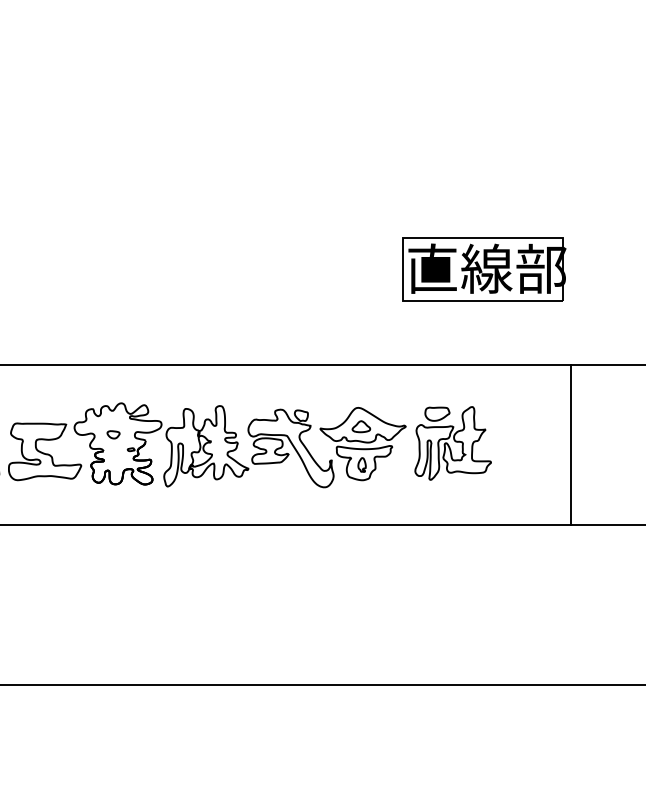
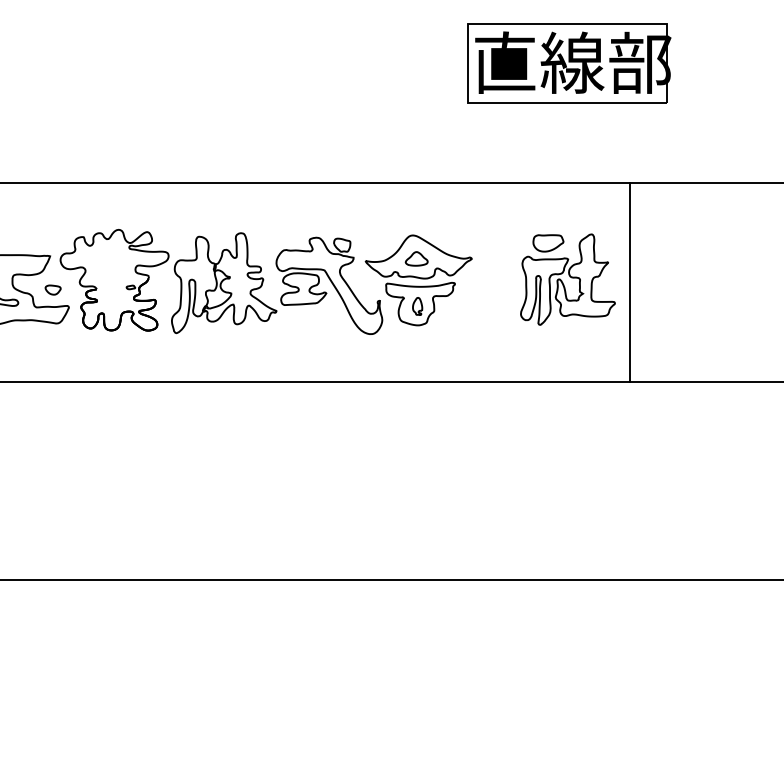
part: (113, 434) -> (53, 289), moved
part: (452, 443) -> (567, 279), moved
line: (571, 445) -> (630, 282), moved

